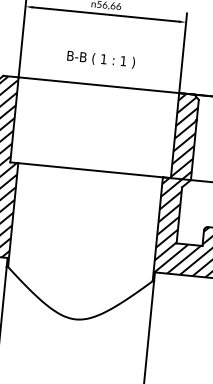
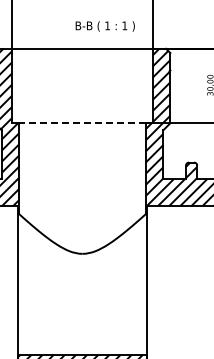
text: (100, 59) -> (104, 26), moved
line: (90, 170) -> (82, 123), solid -> dashed

